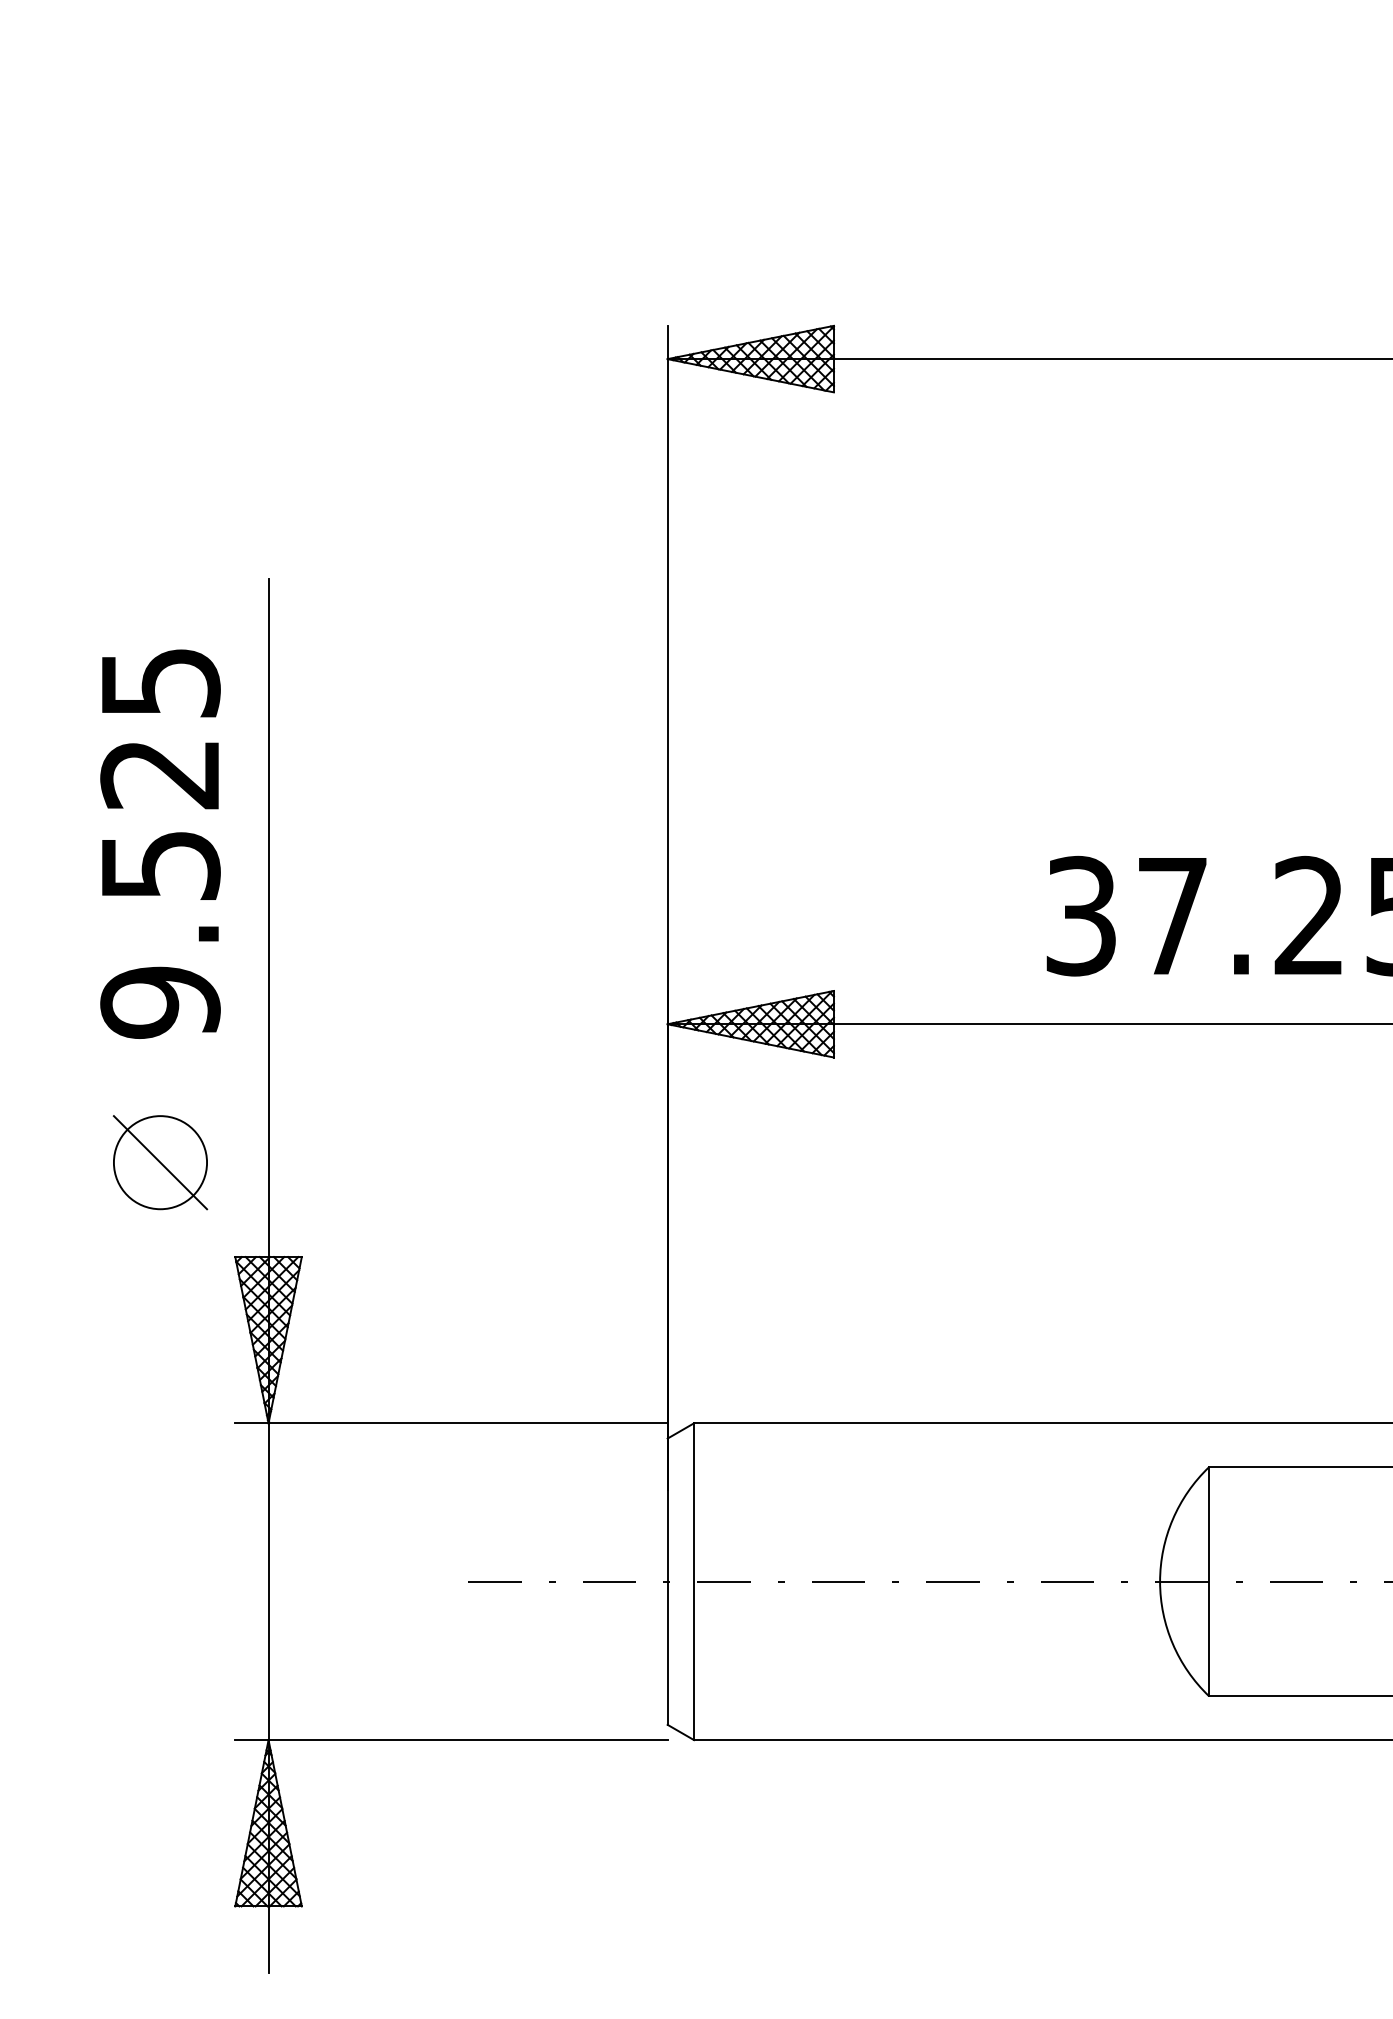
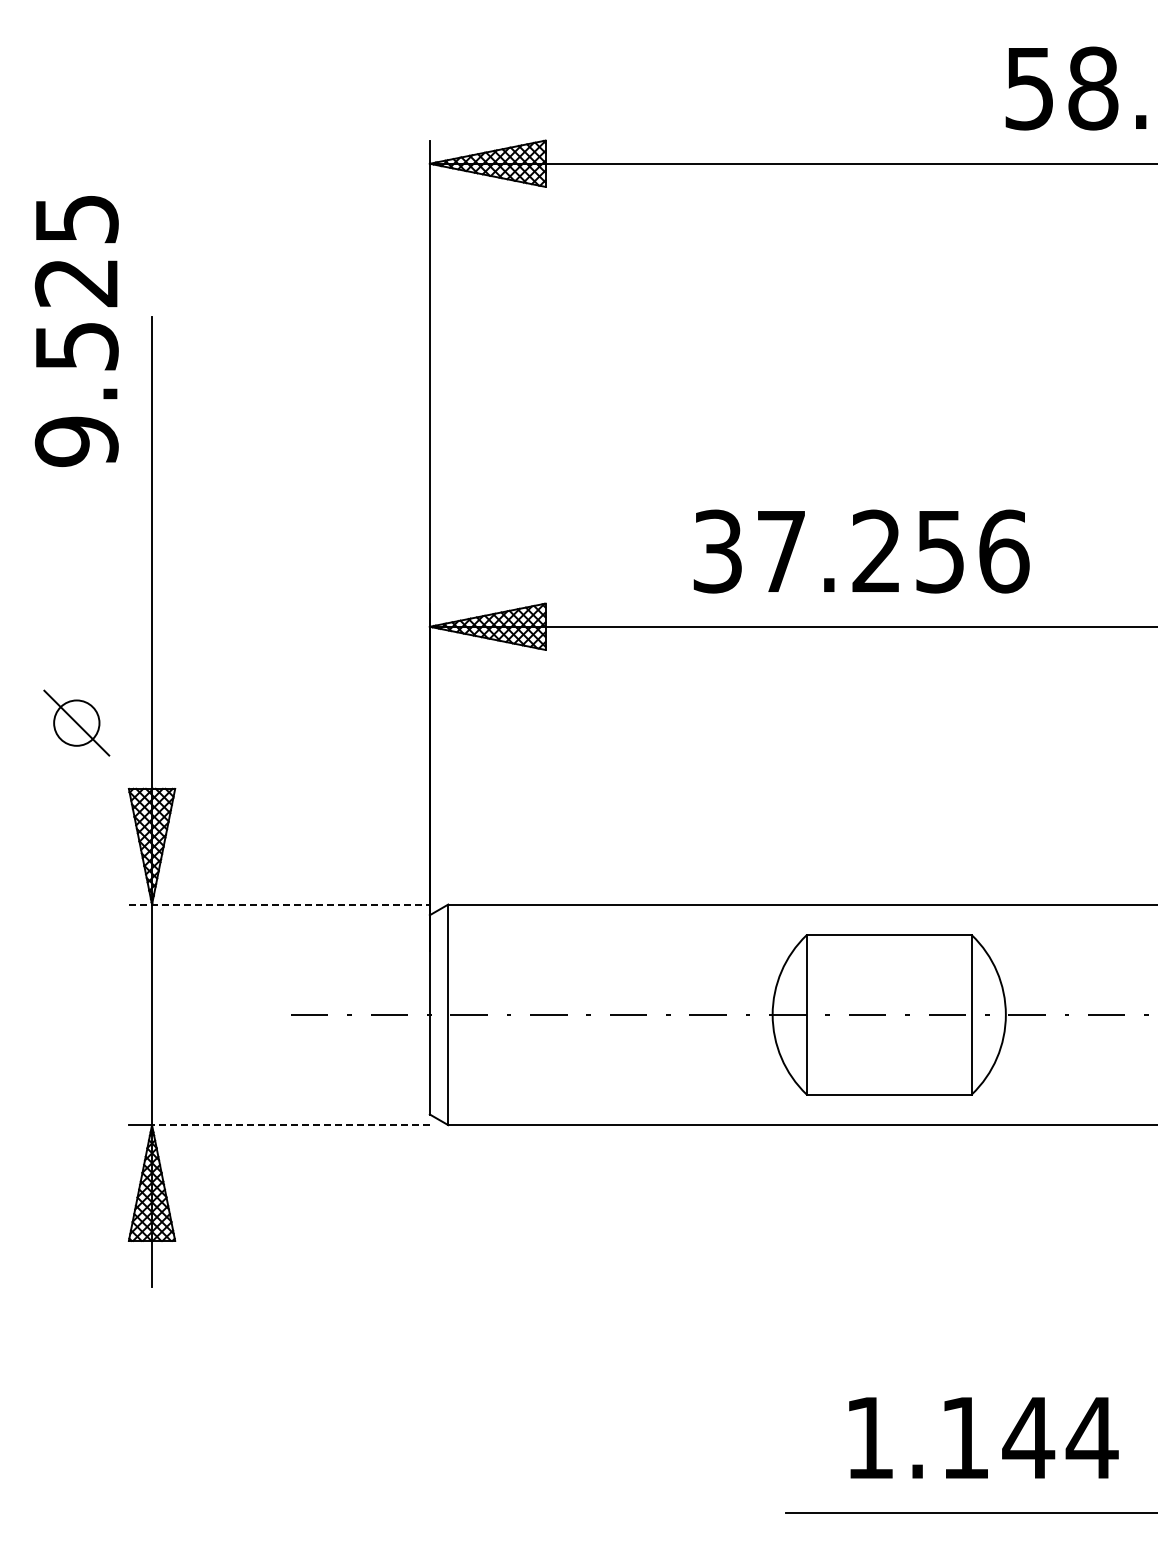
text: (160, 844) -> (76, 331), moved
circle: (160, 1161) -> (76, 722), size x0.7
line: (451, 1423) -> (279, 904), solid -> dashed
line: (467, 1740) -> (290, 1125), solid -> dashed

